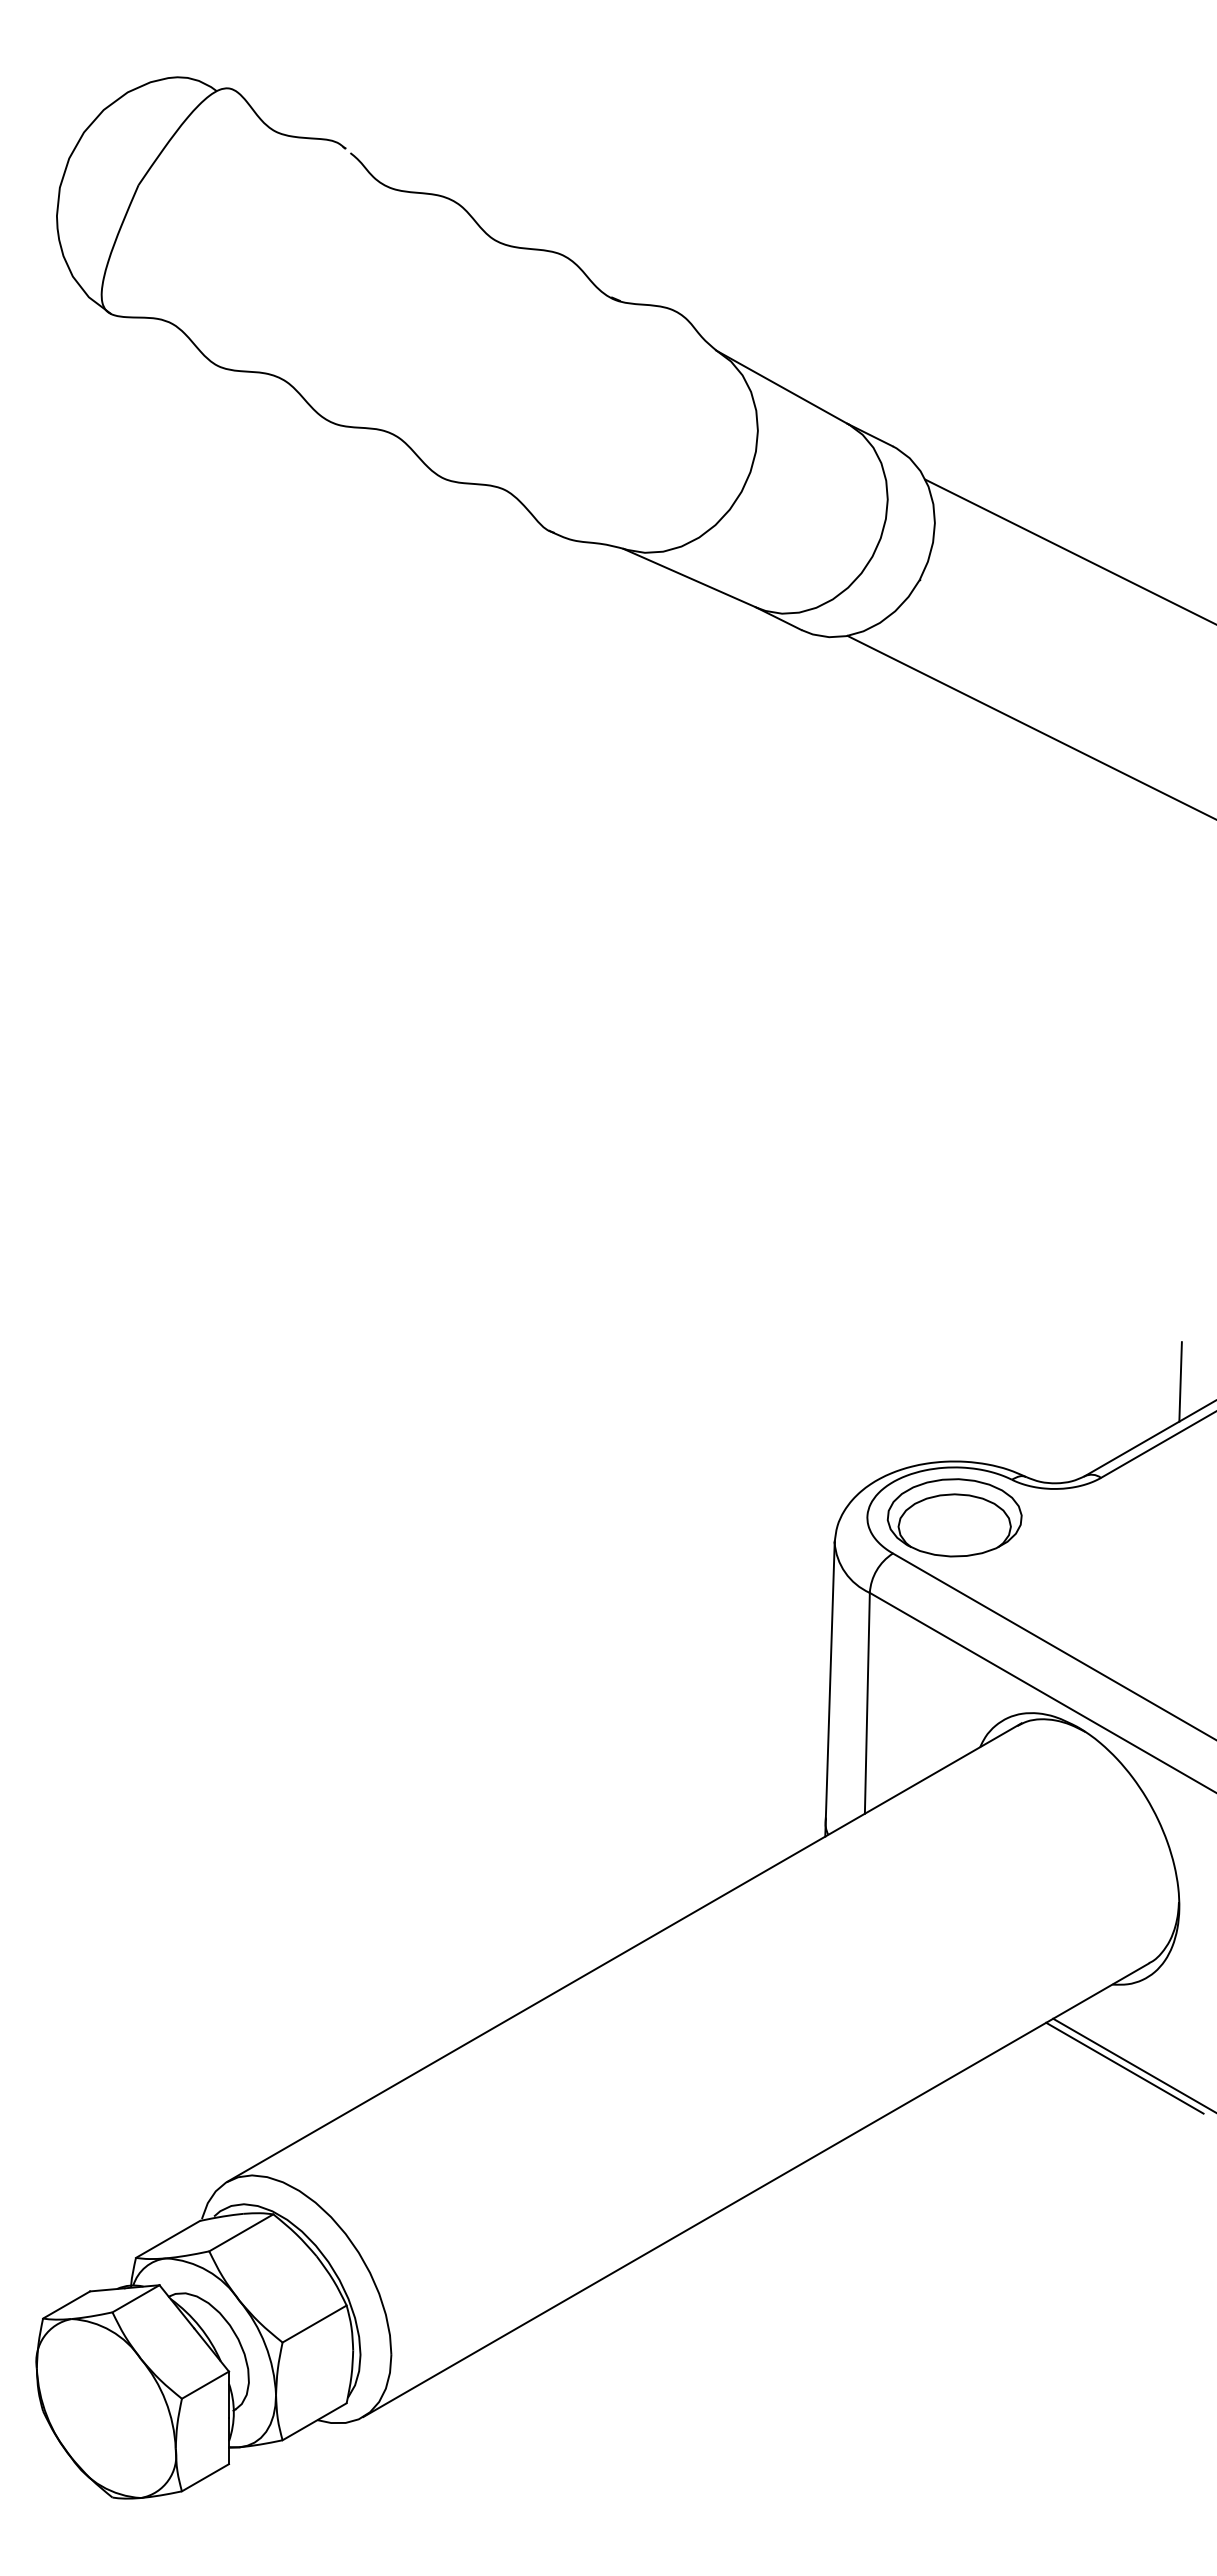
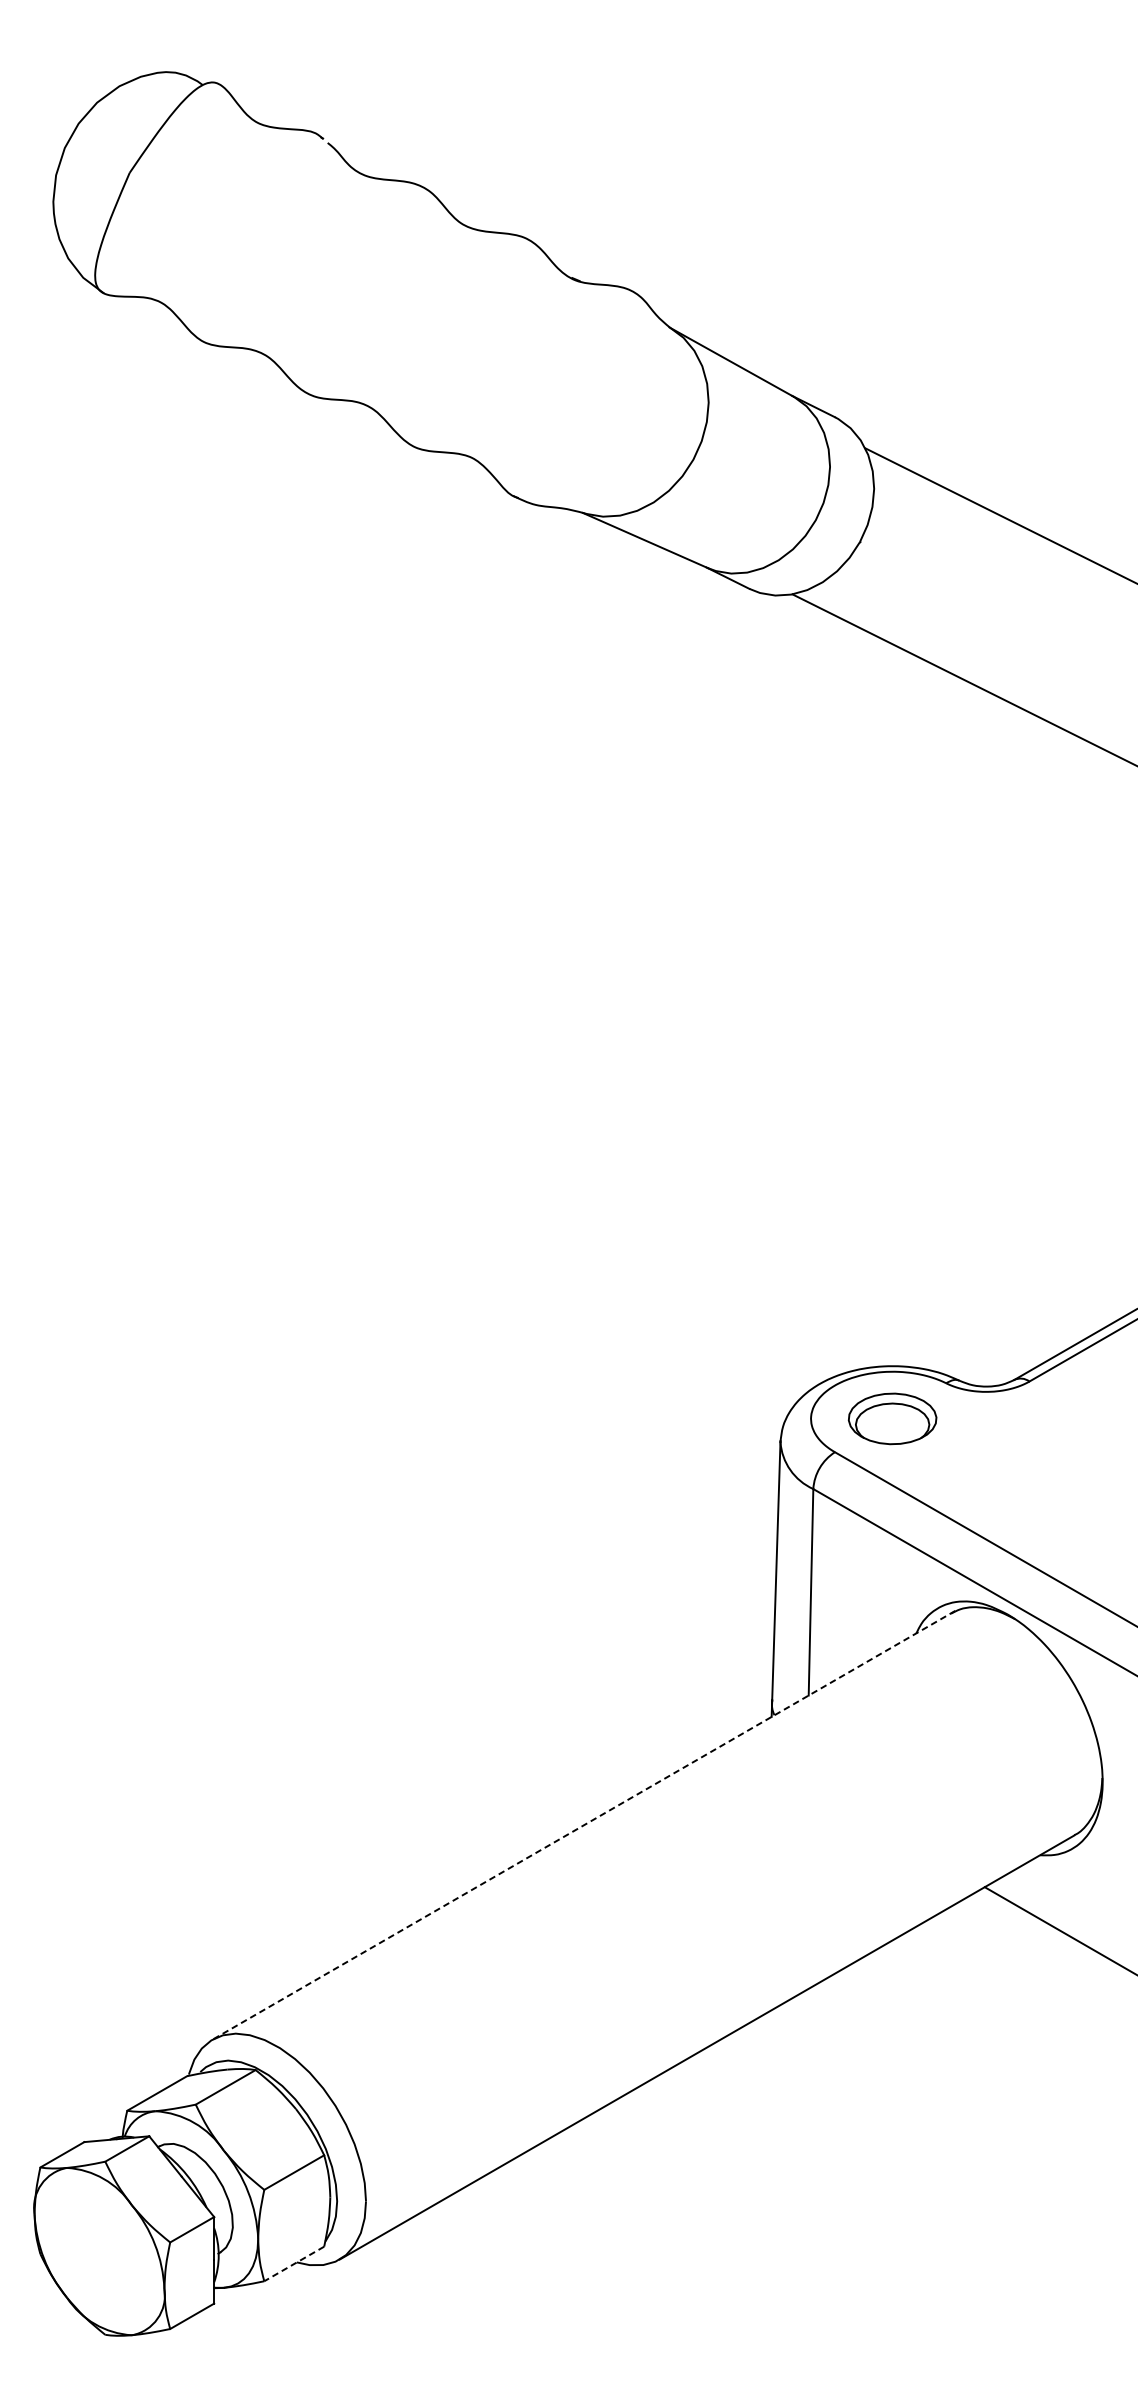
line: (1180, 1381) -> (1103, 1291), removed
part: (954, 1517) -> (892, 1418), size x0.7
line: (624, 1952) -> (583, 1825), solid -> dashed
line: (1124, 2067) -> (1051, 1932), removed
line: (314, 2421) -> (294, 2263), solid -> dashed

